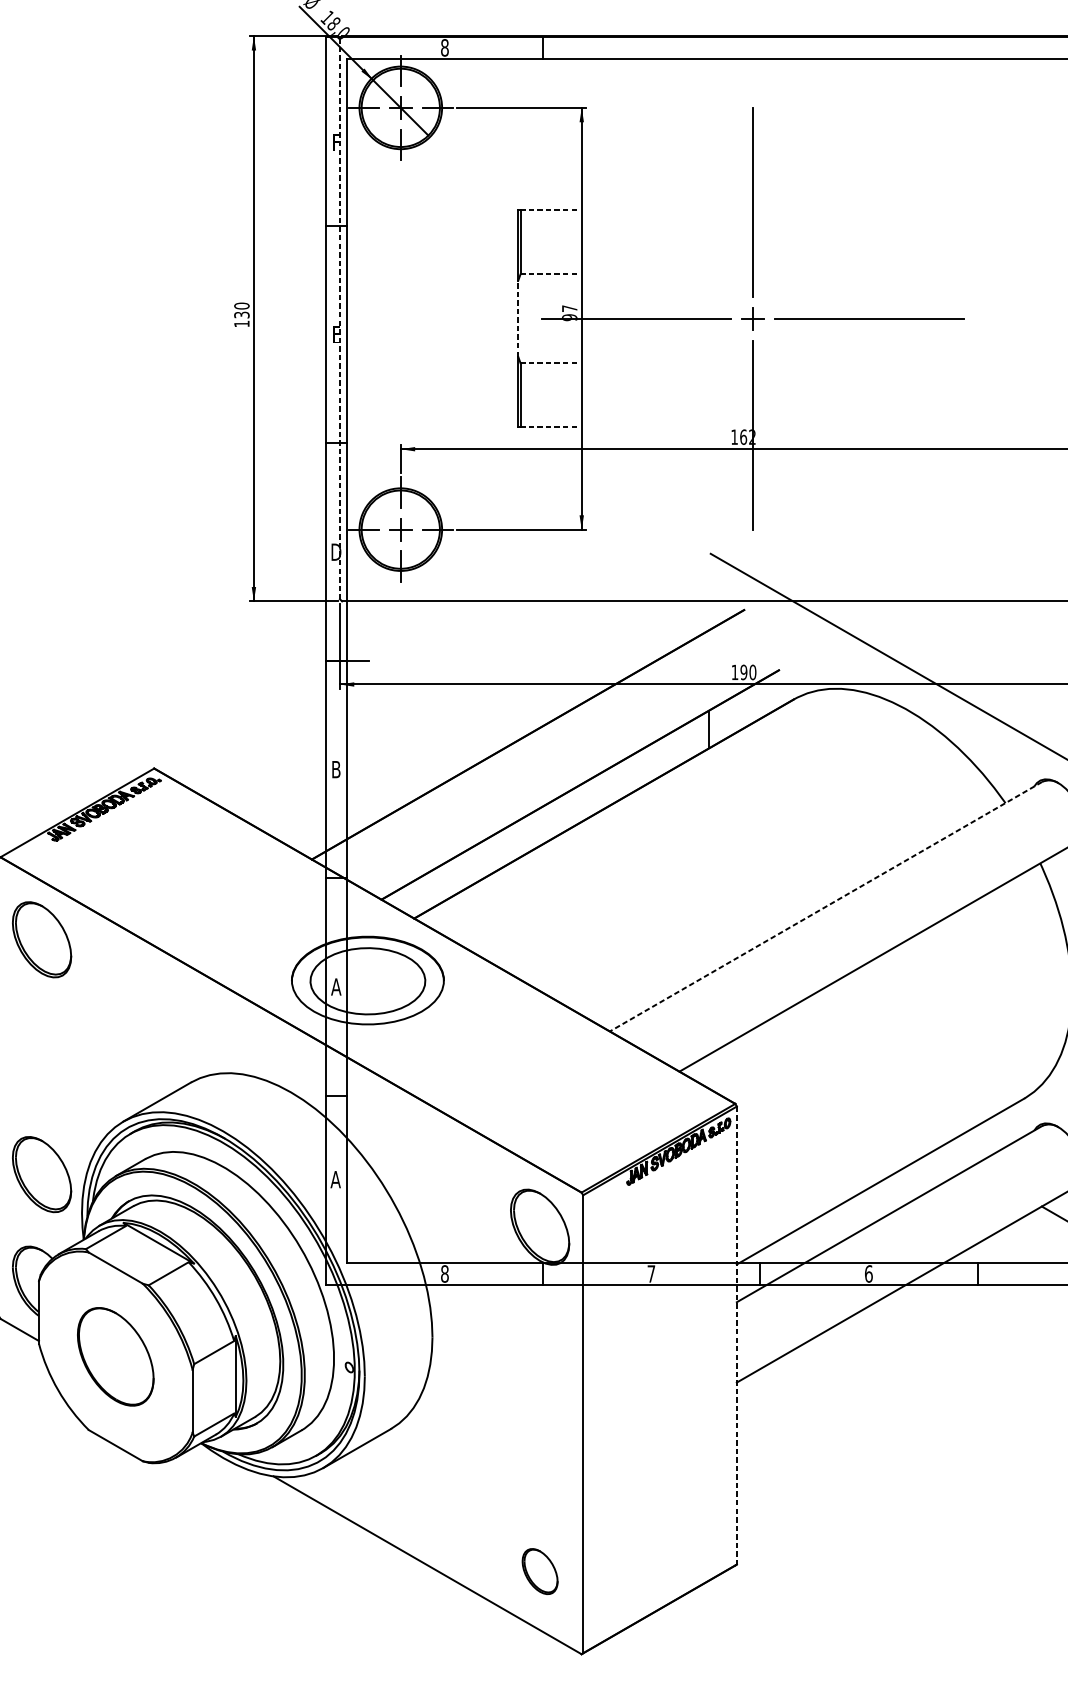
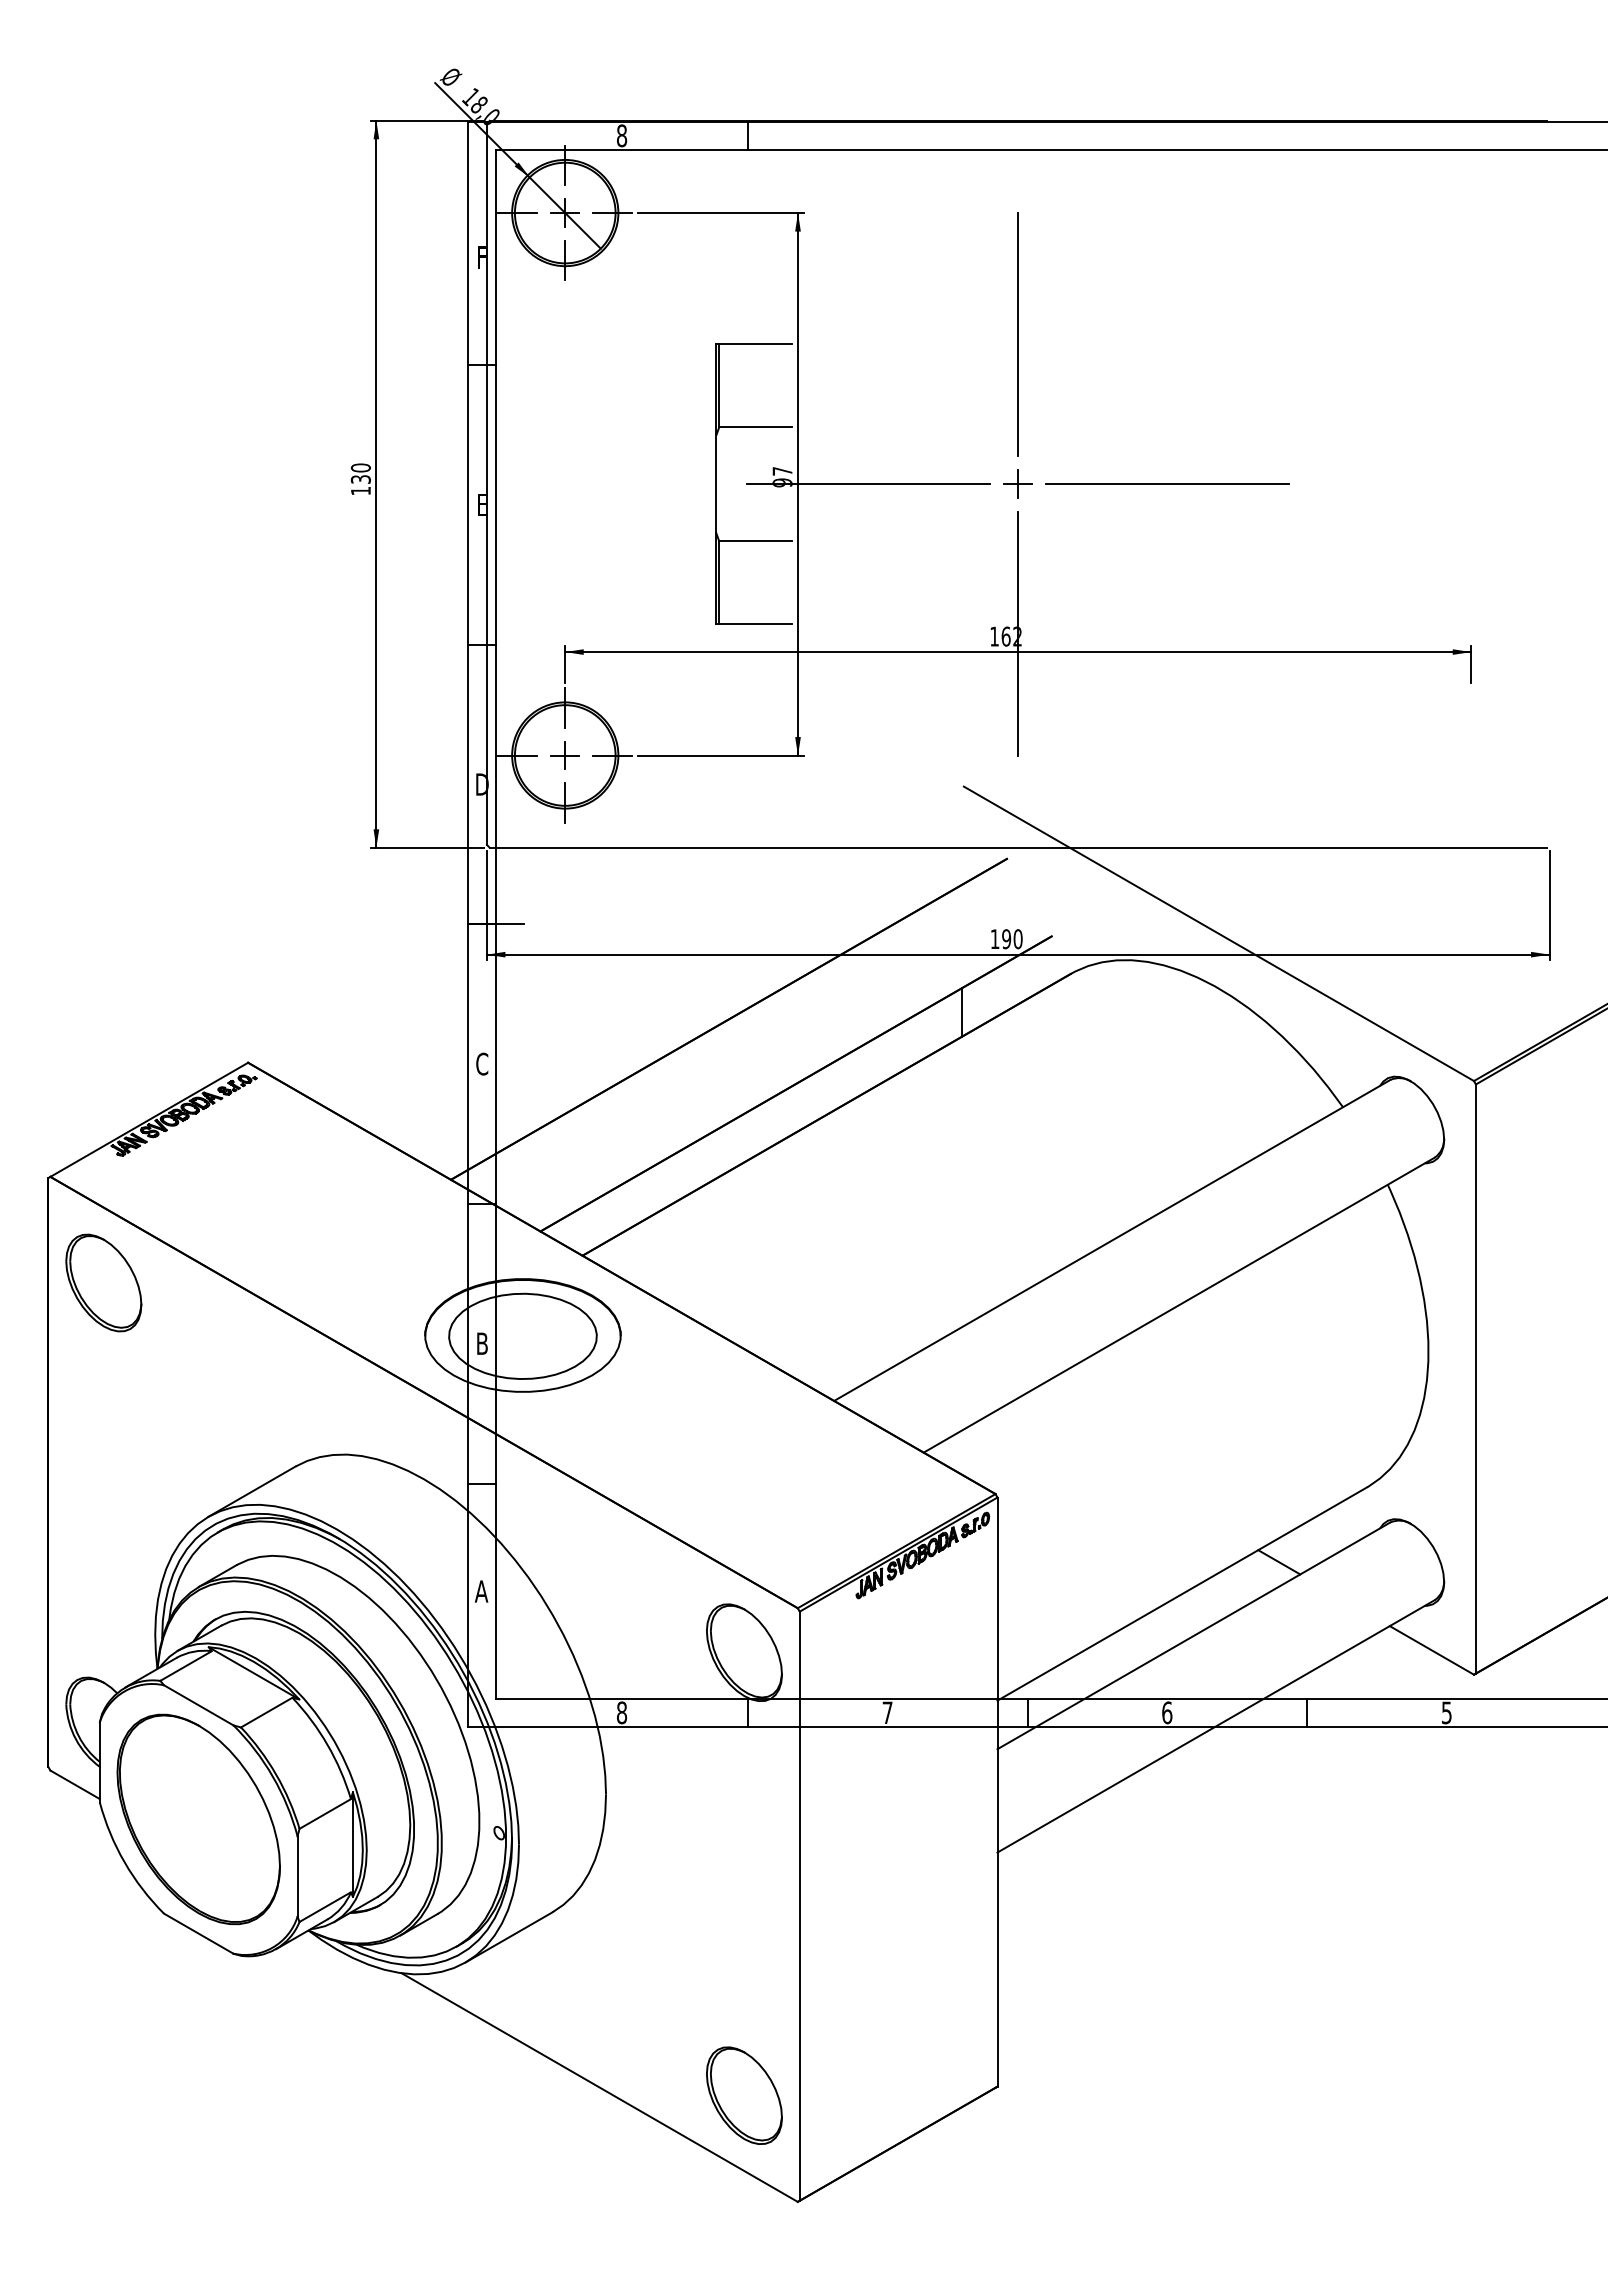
line: (548, 210) -> (755, 344), dashed -> solid
line: (548, 274) -> (755, 427), dashed -> solid
line: (339, 318) -> (486, 484), dashed -> solid
line: (518, 318) -> (716, 483), dashed -> solid
line: (548, 363) -> (755, 541), dashed -> solid
line: (548, 427) -> (755, 624), dashed -> solid
text: (336, 769) -> (482, 1063), B -> C
line: (826, 906) -> (1112, 1240), dashed -> solid
text: (335, 986) -> (481, 1343), A -> B
line: (956, 1157) -> (1279, 1562), added
part: (41, 1174) -> (103, 1584), removed
line: (736, 1335) -> (997, 1792), dashed -> solid
part: (115, 1356) -> (198, 1819), size x1.67
part: (540, 1571) -> (744, 2095), size x1.67

